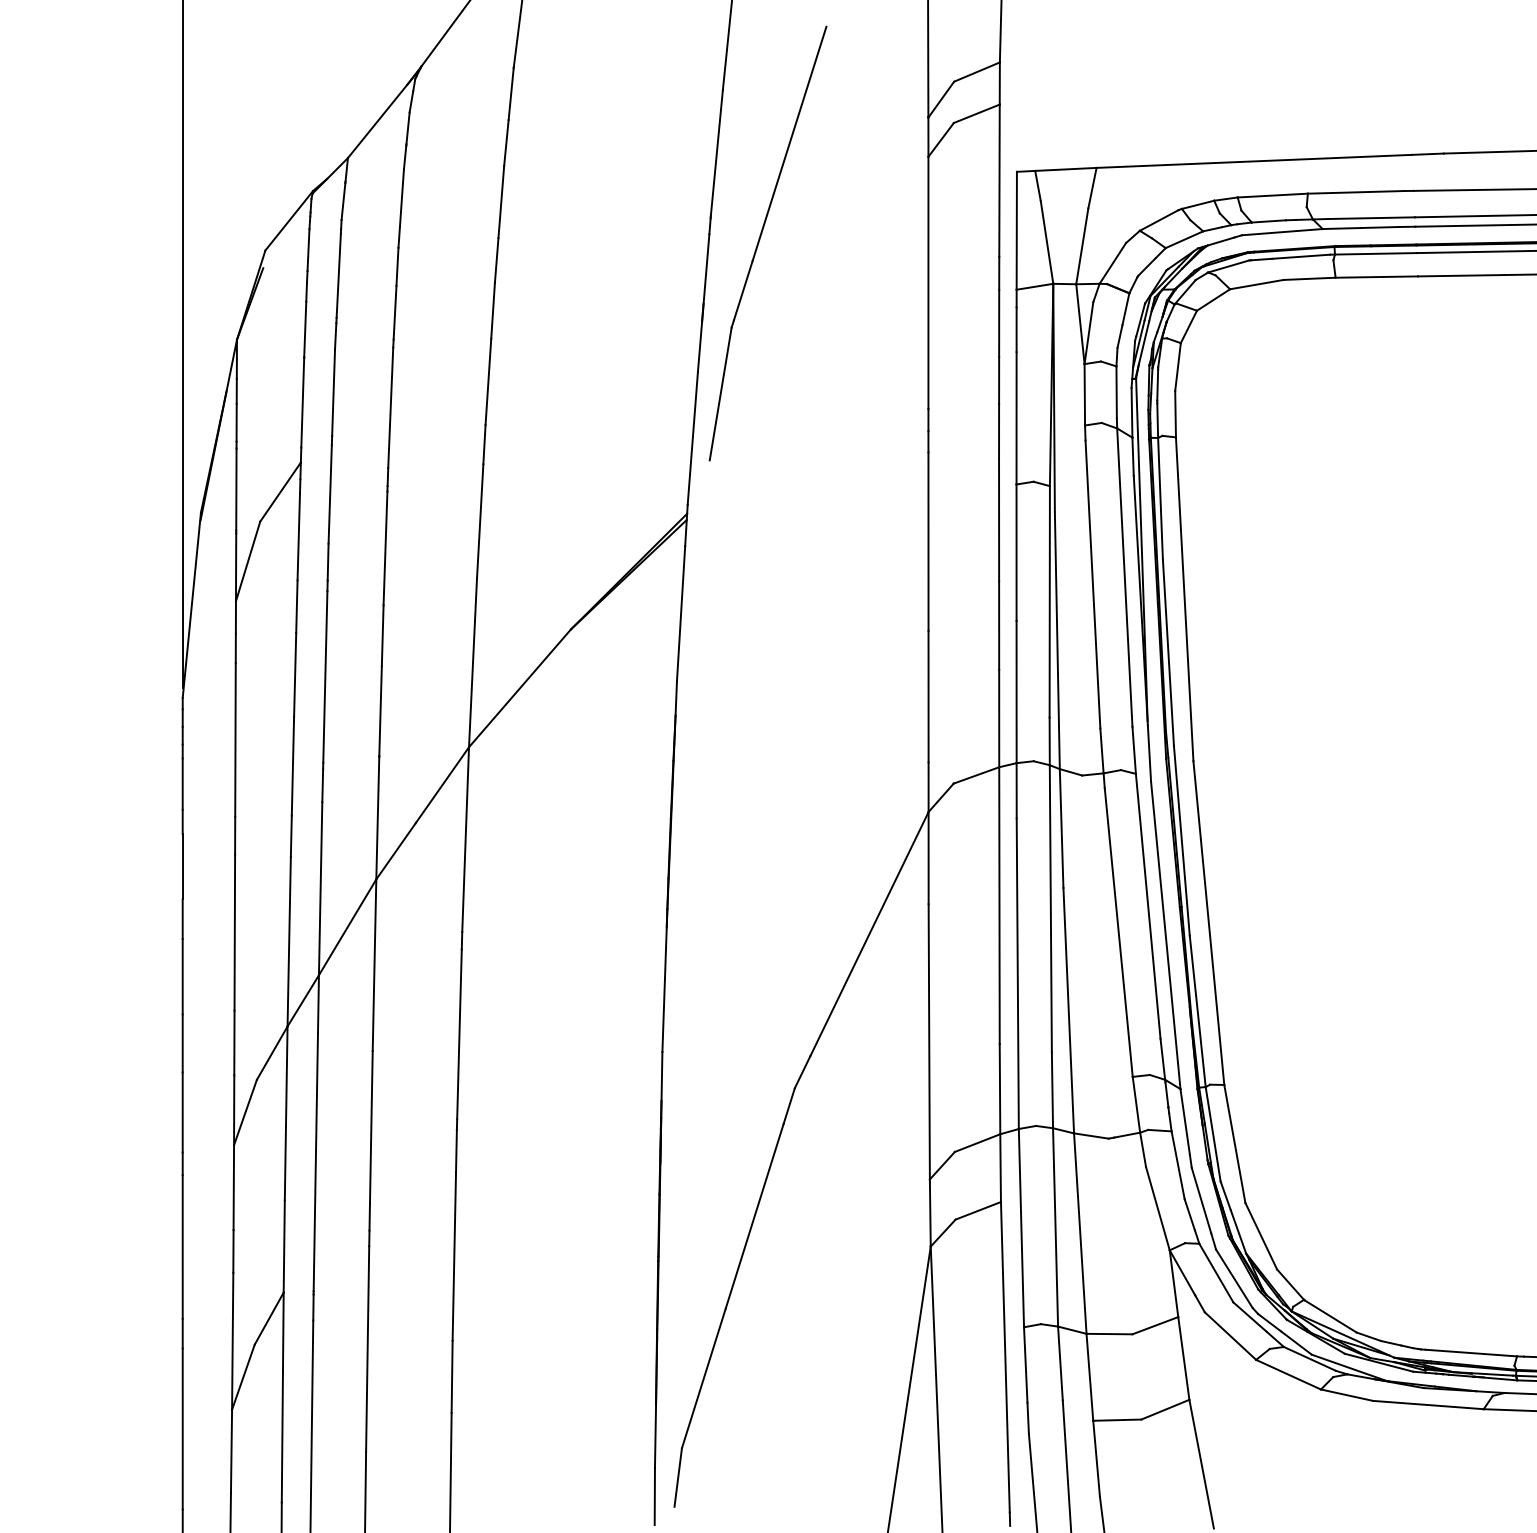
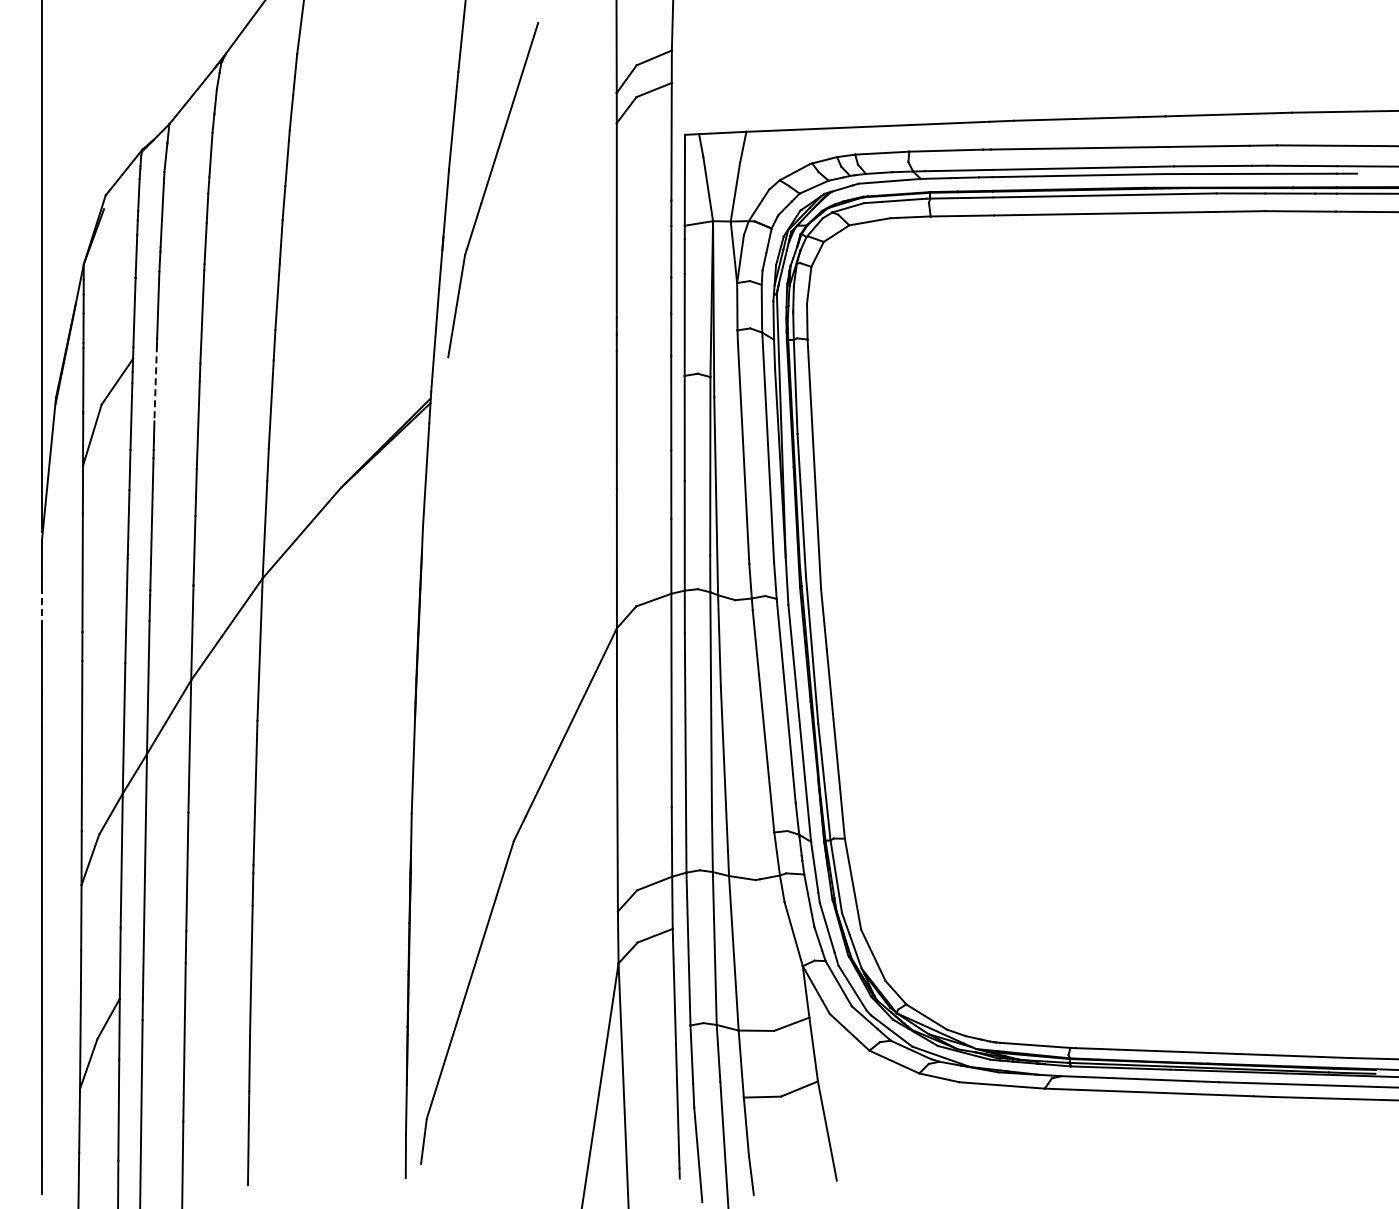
line: (329, 494) -> (155, 383), solid -> dashed
line: (182, 783) -> (41, 606), solid -> dashed

